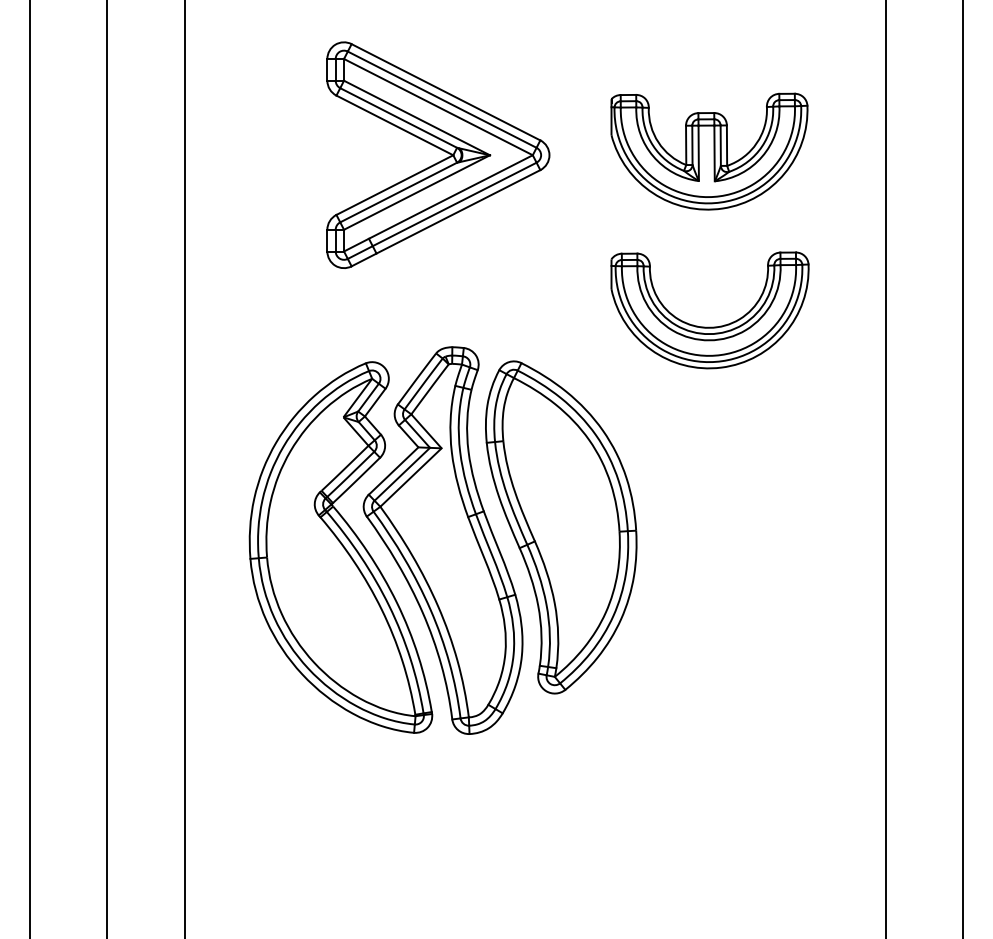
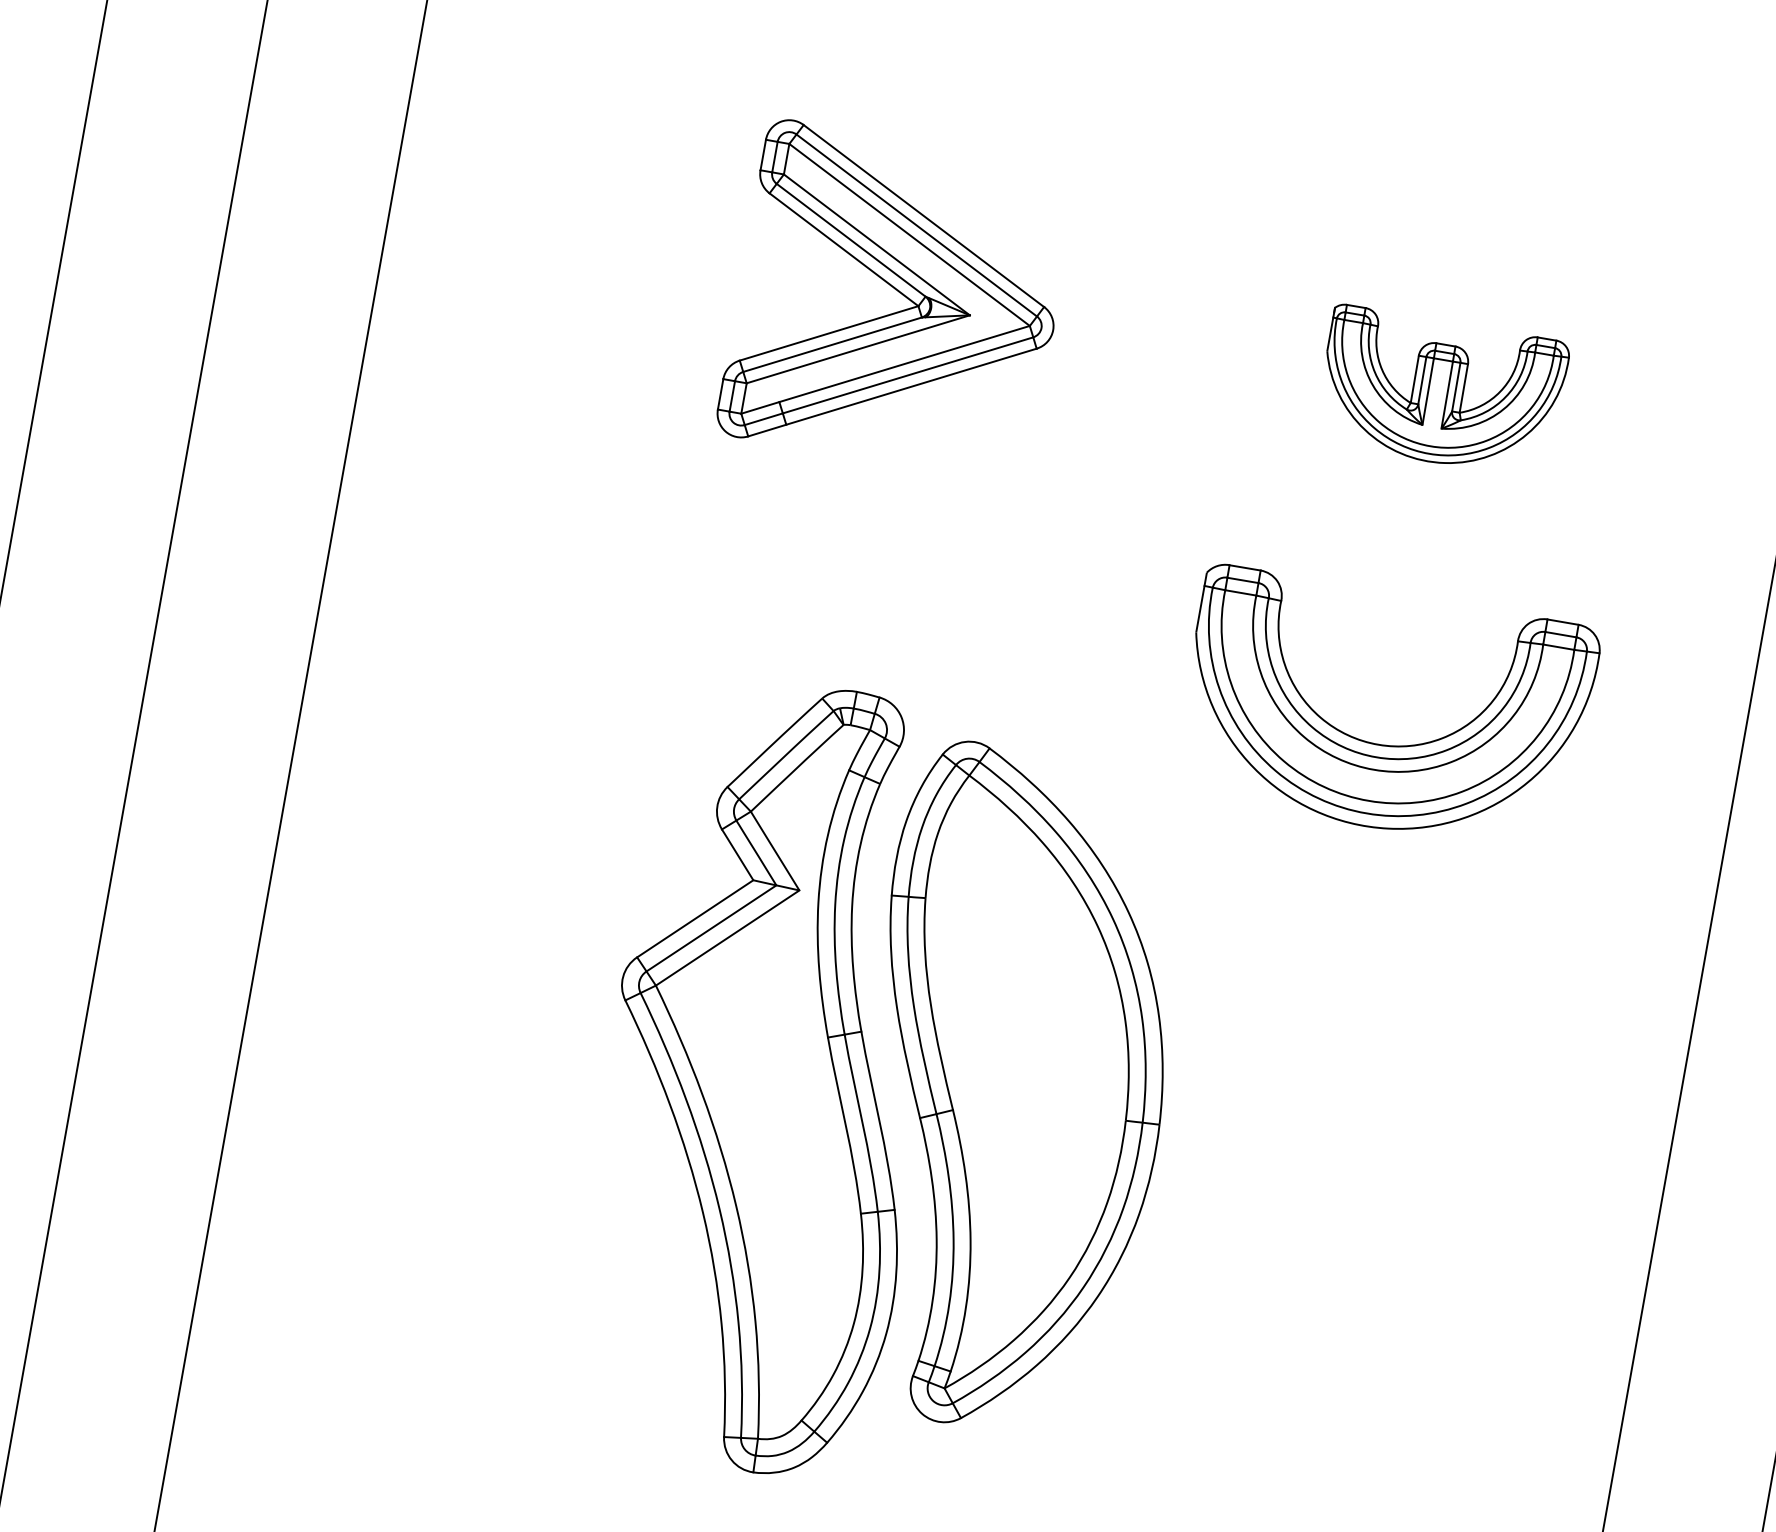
part: (709, 151) -> (1441, 391), size x0.6
part: (438, 154) -> (897, 301), size x0.7
part: (340, 547) -> (561, 1052), removed

